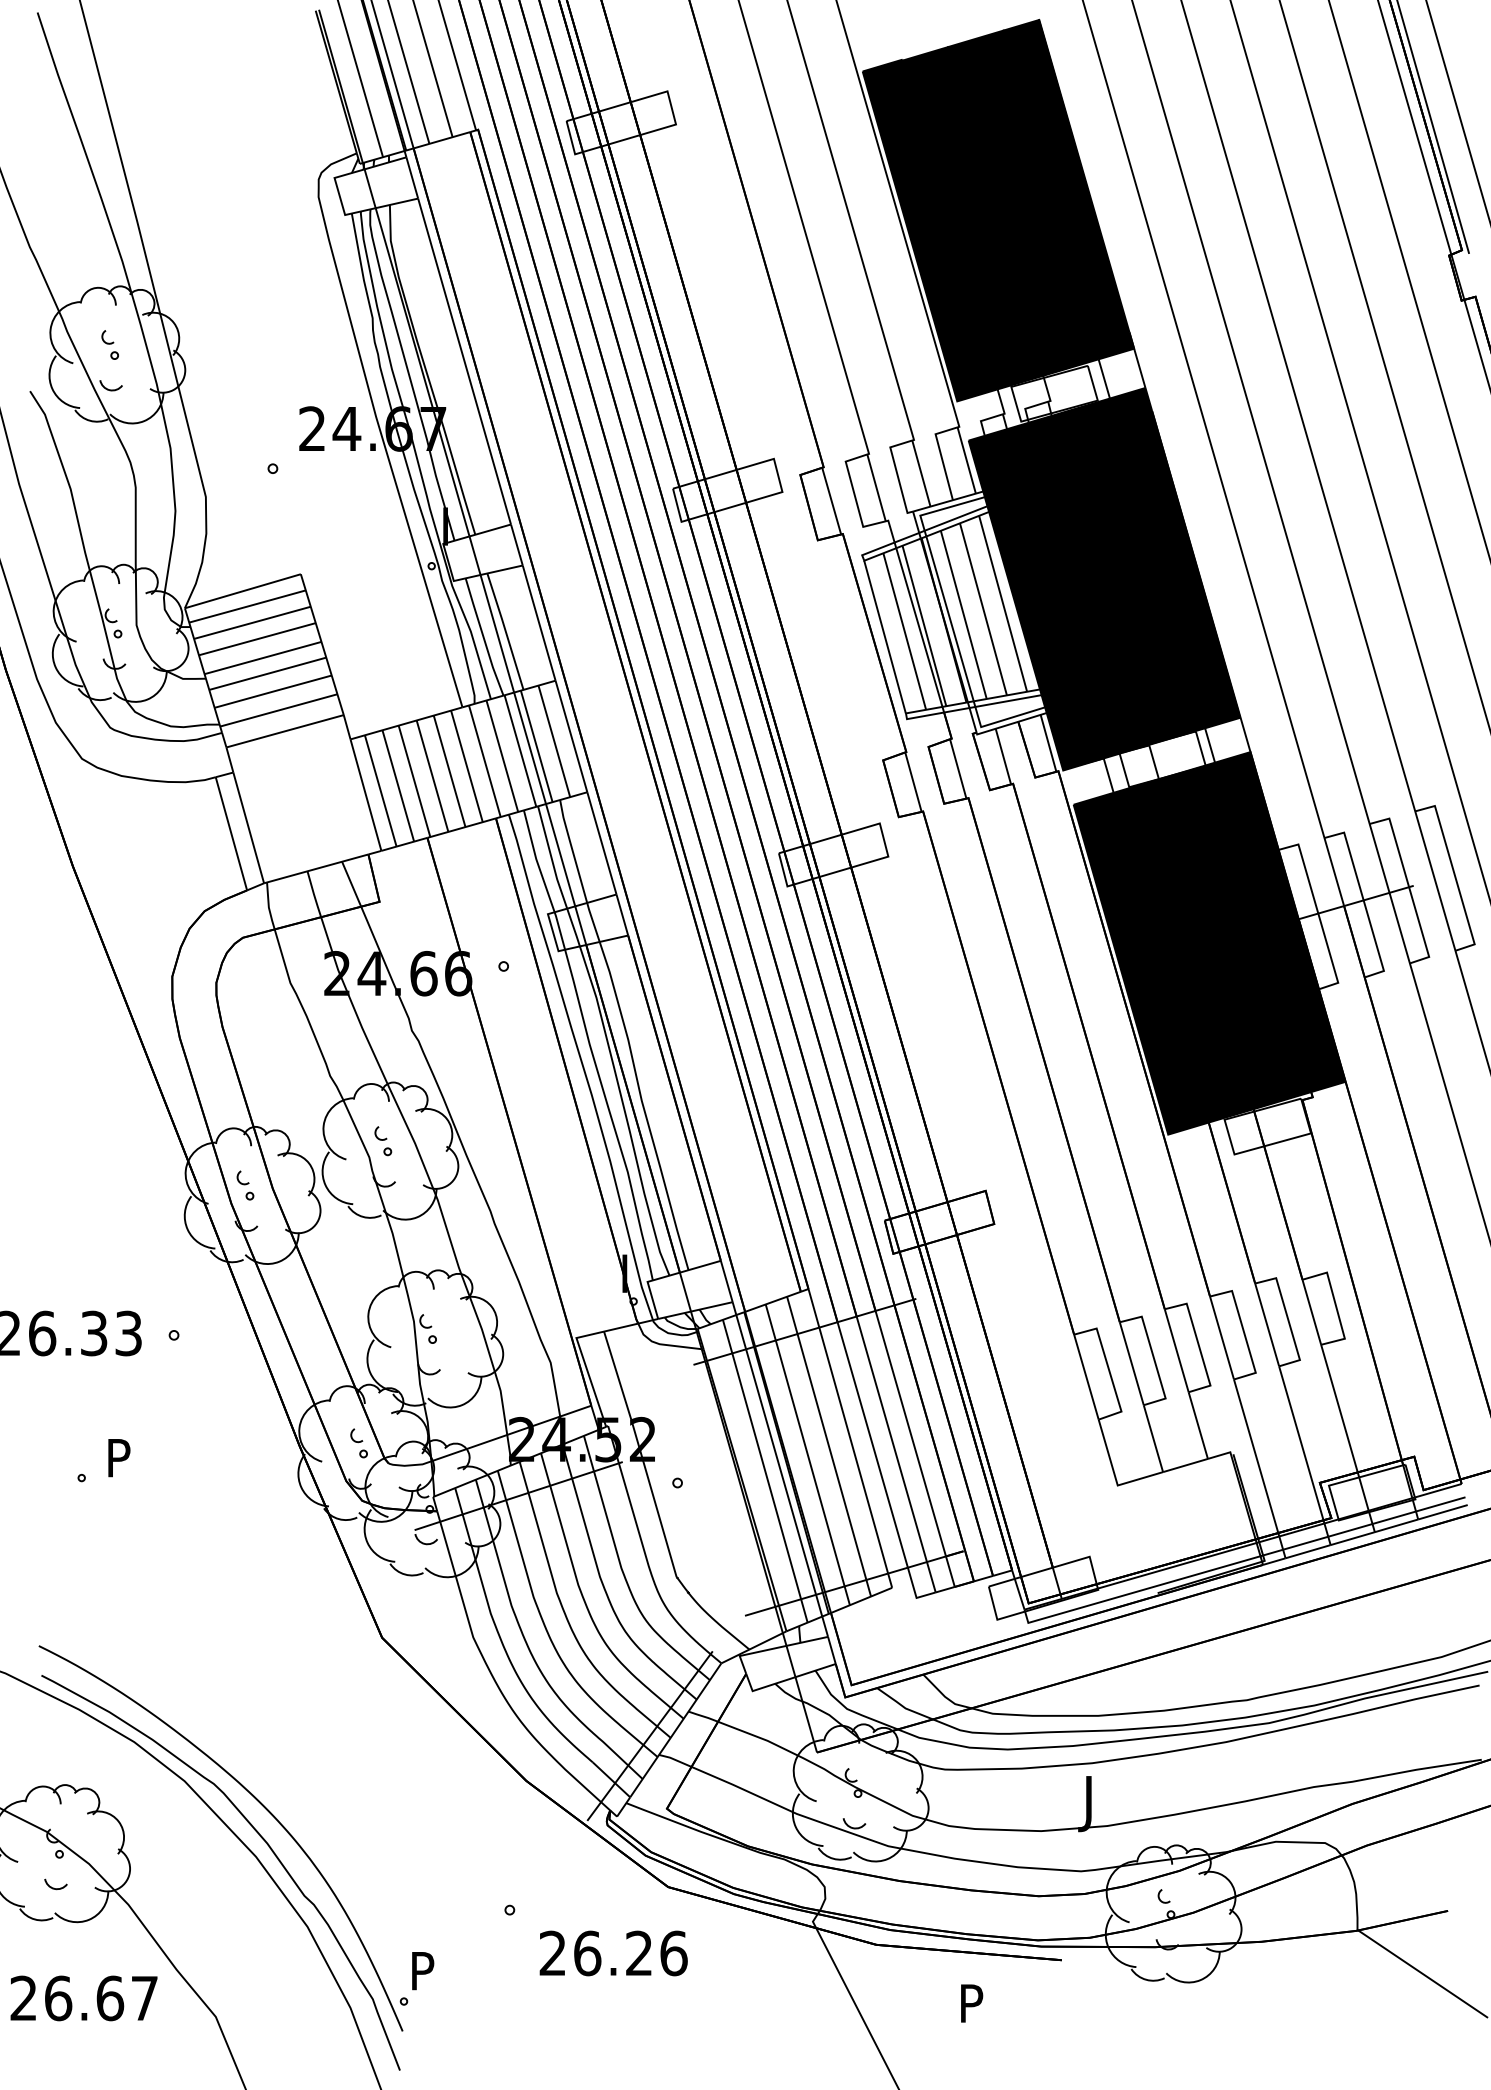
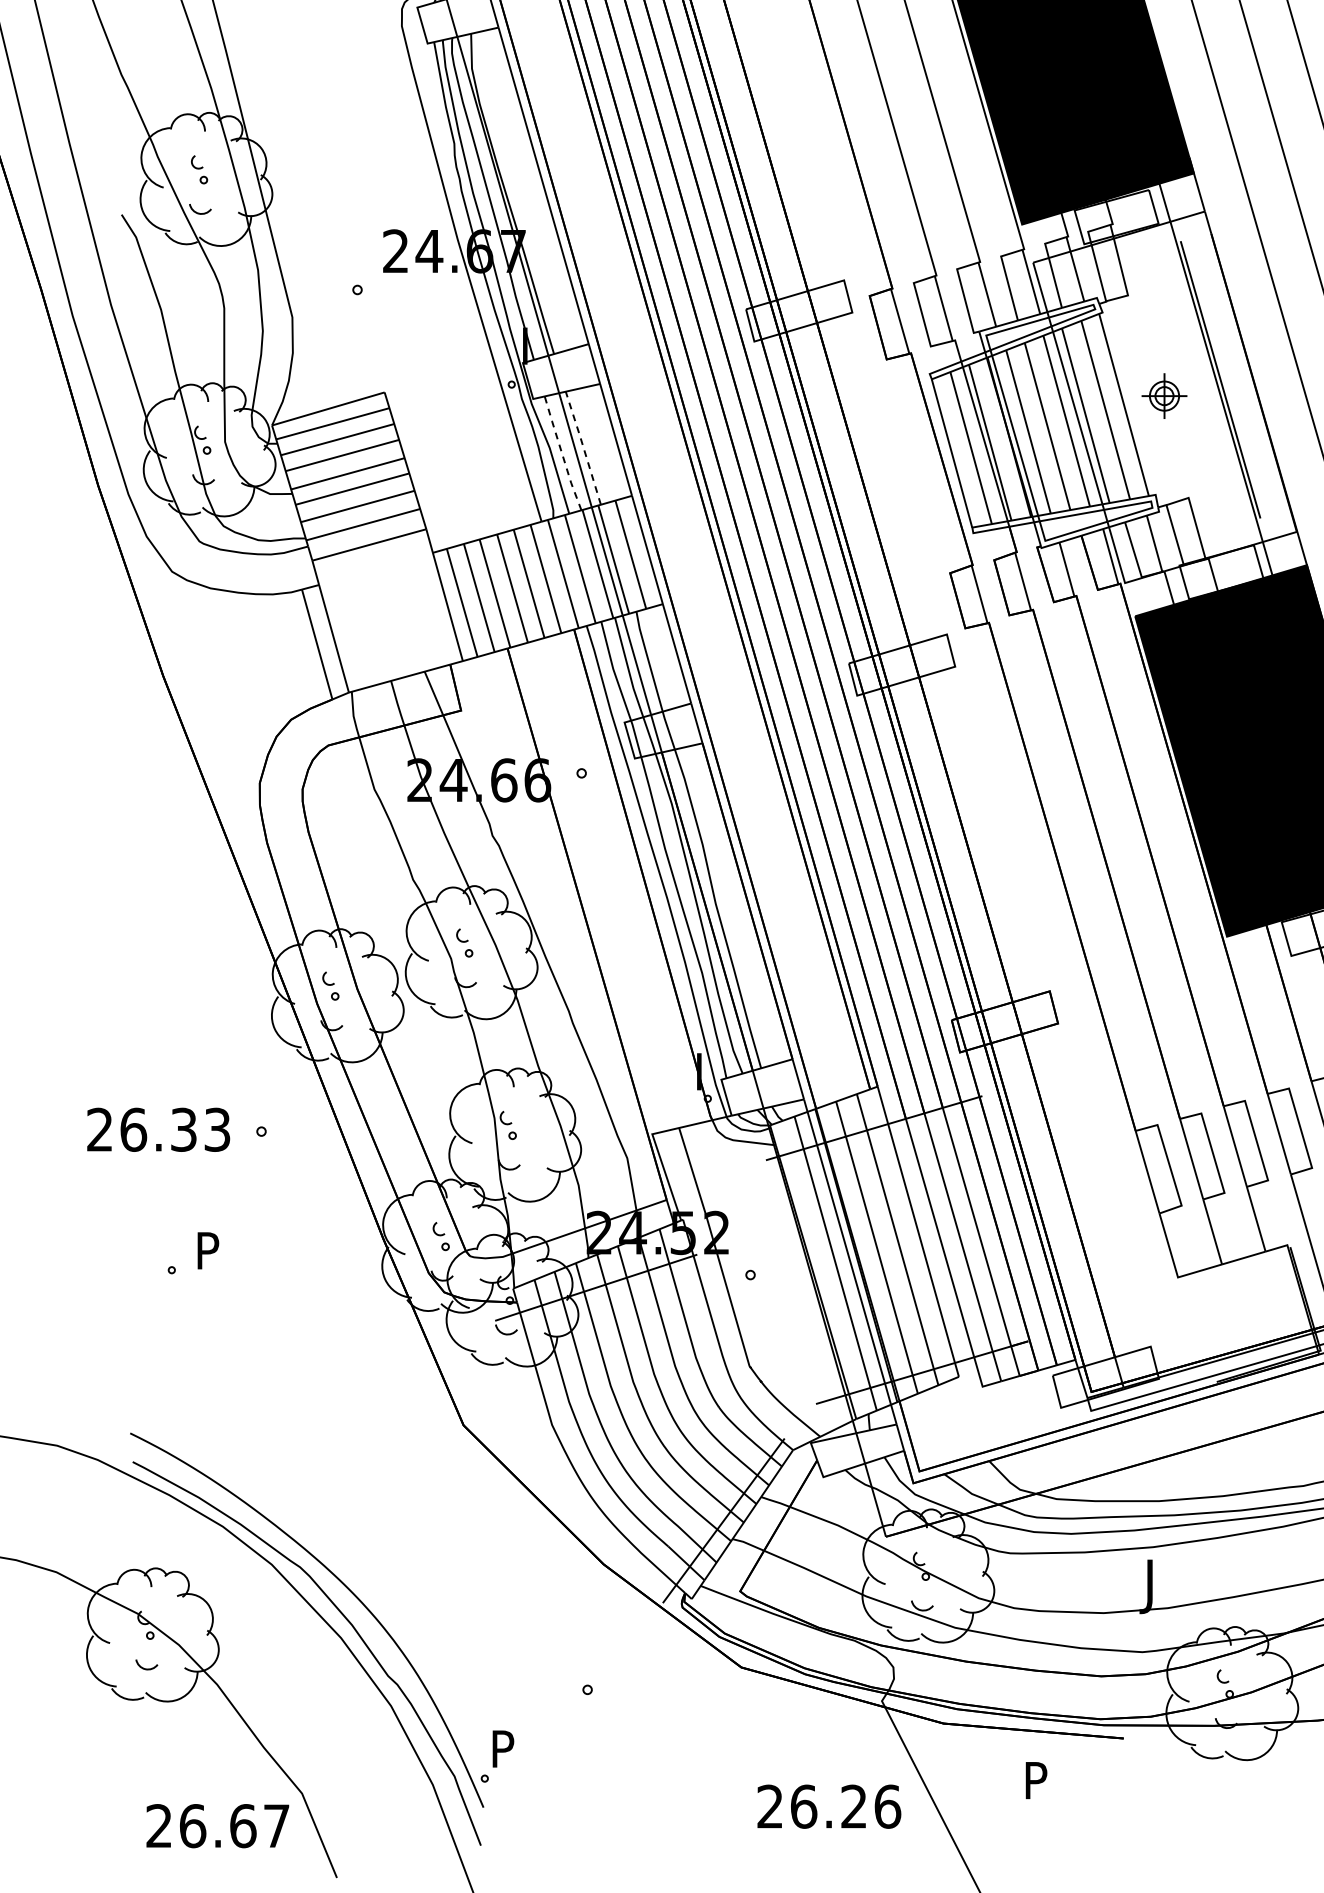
fill: (1104, 578) -> (1165, 396), removed
line: (505, 631) -> (583, 448), solid -> dashed
line: (483, 637) -> (562, 453), solid -> dashed
text: (613, 1953) -> (829, 1806), moved
text: (83, 1998) -> (217, 1826), moved

